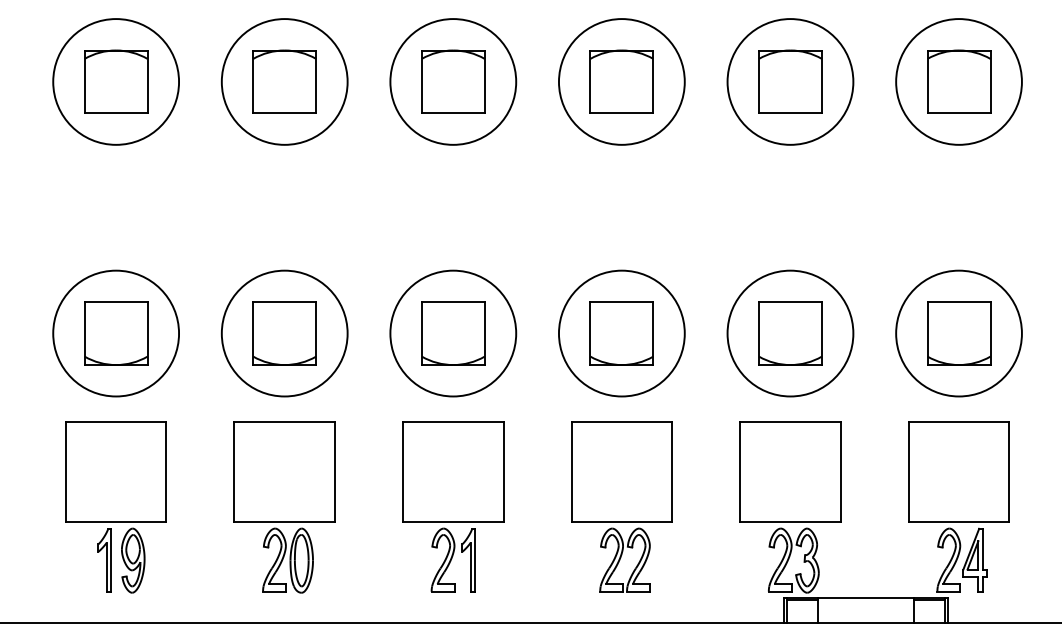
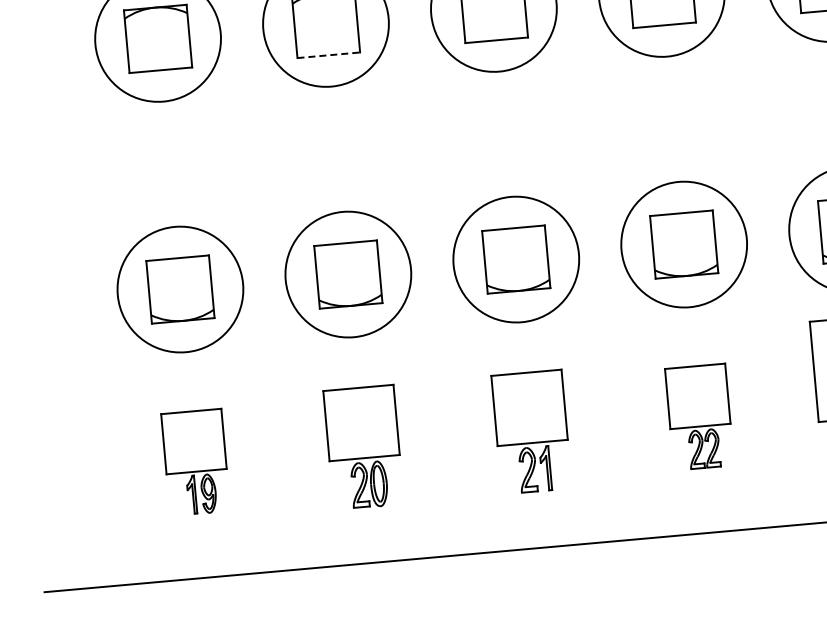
line: (285, 113) -> (329, 55), solid -> dashed
part: (453, 506) -> (531, 431), size x0.7
part: (621, 506) -> (699, 416), size x0.6
part: (115, 507) -> (195, 462), size x0.6
part: (284, 507) -> (363, 447), size x0.7

